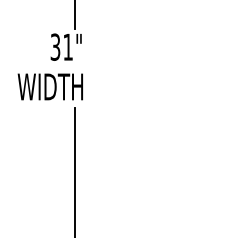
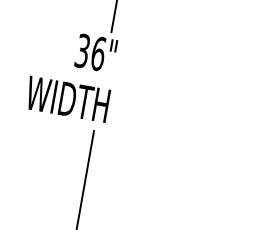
text: (68, 46) -> (99, 53), 31" -> 36"

